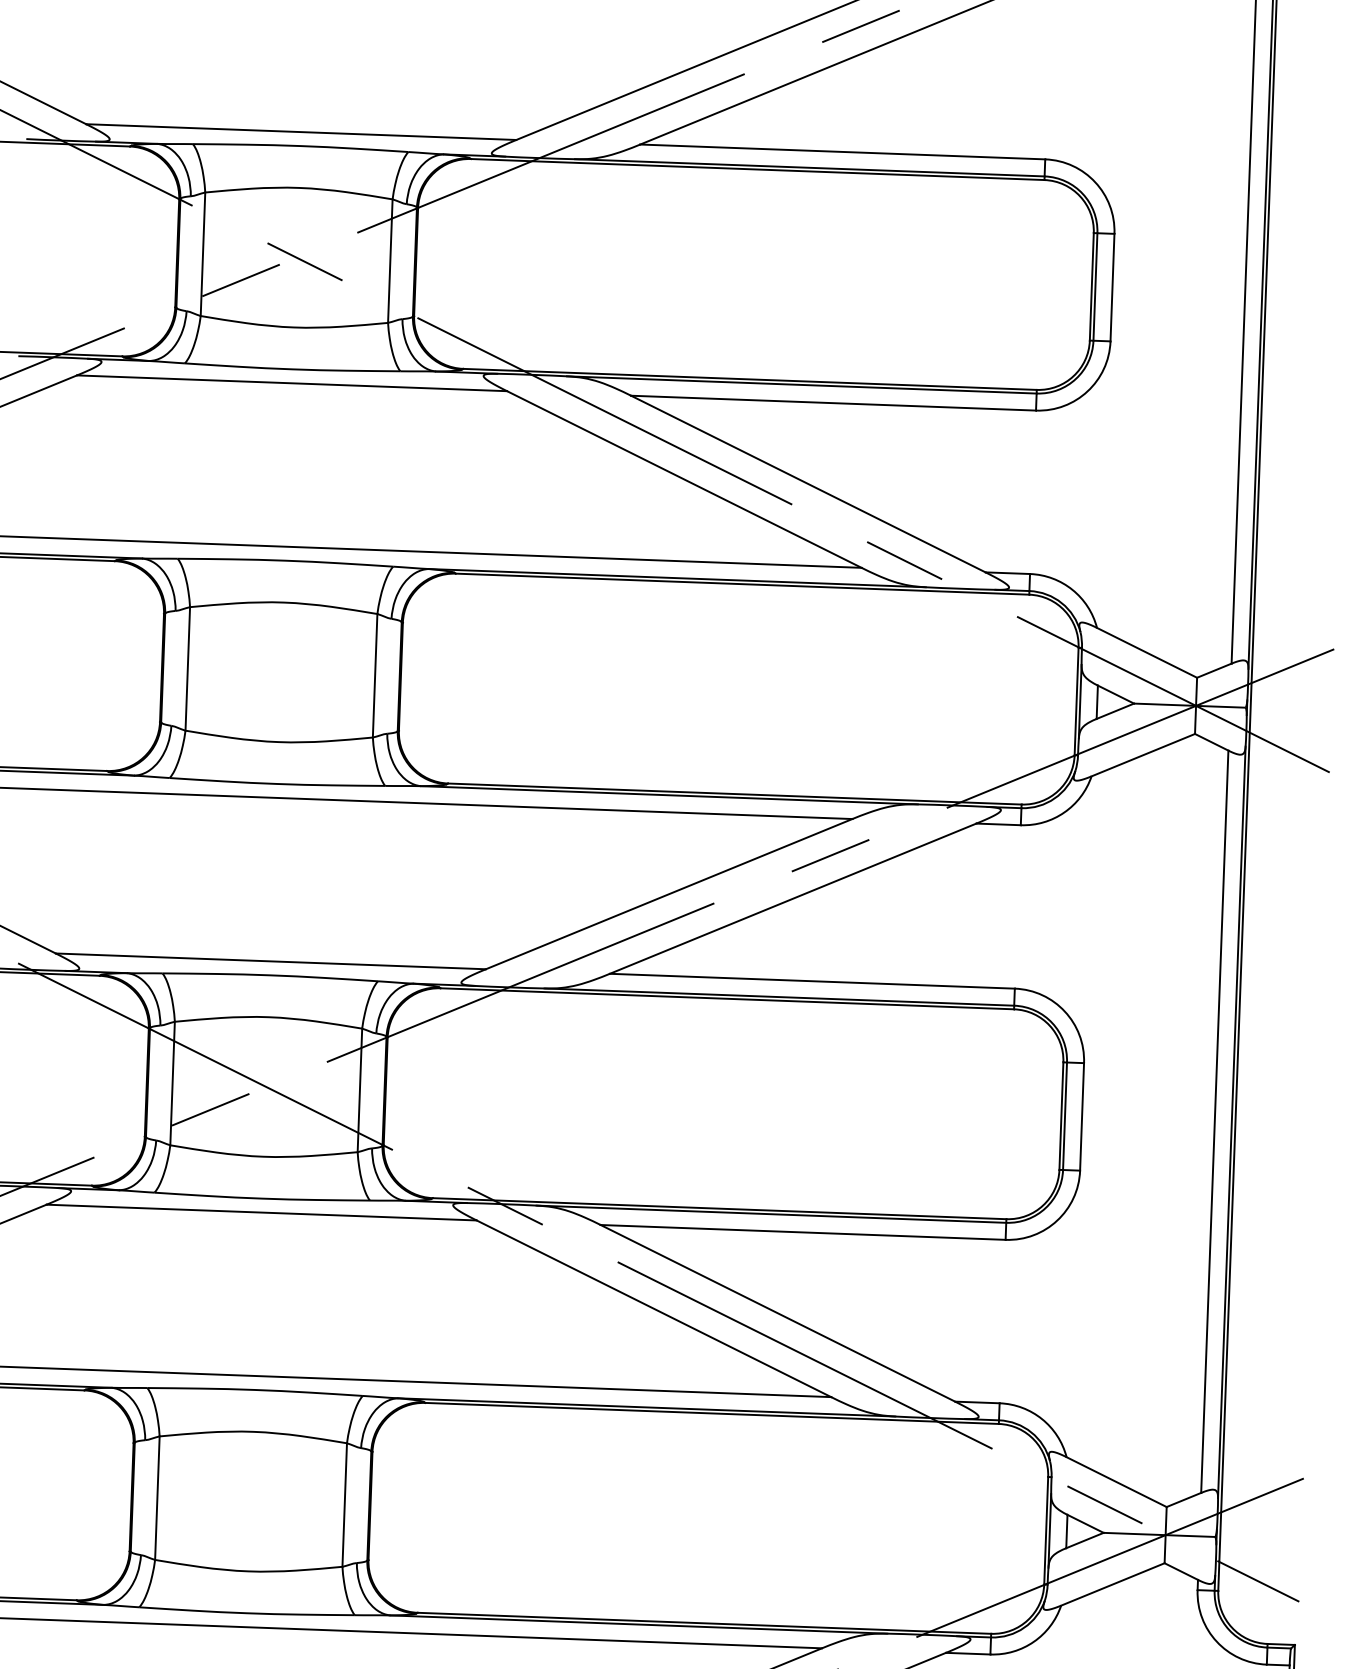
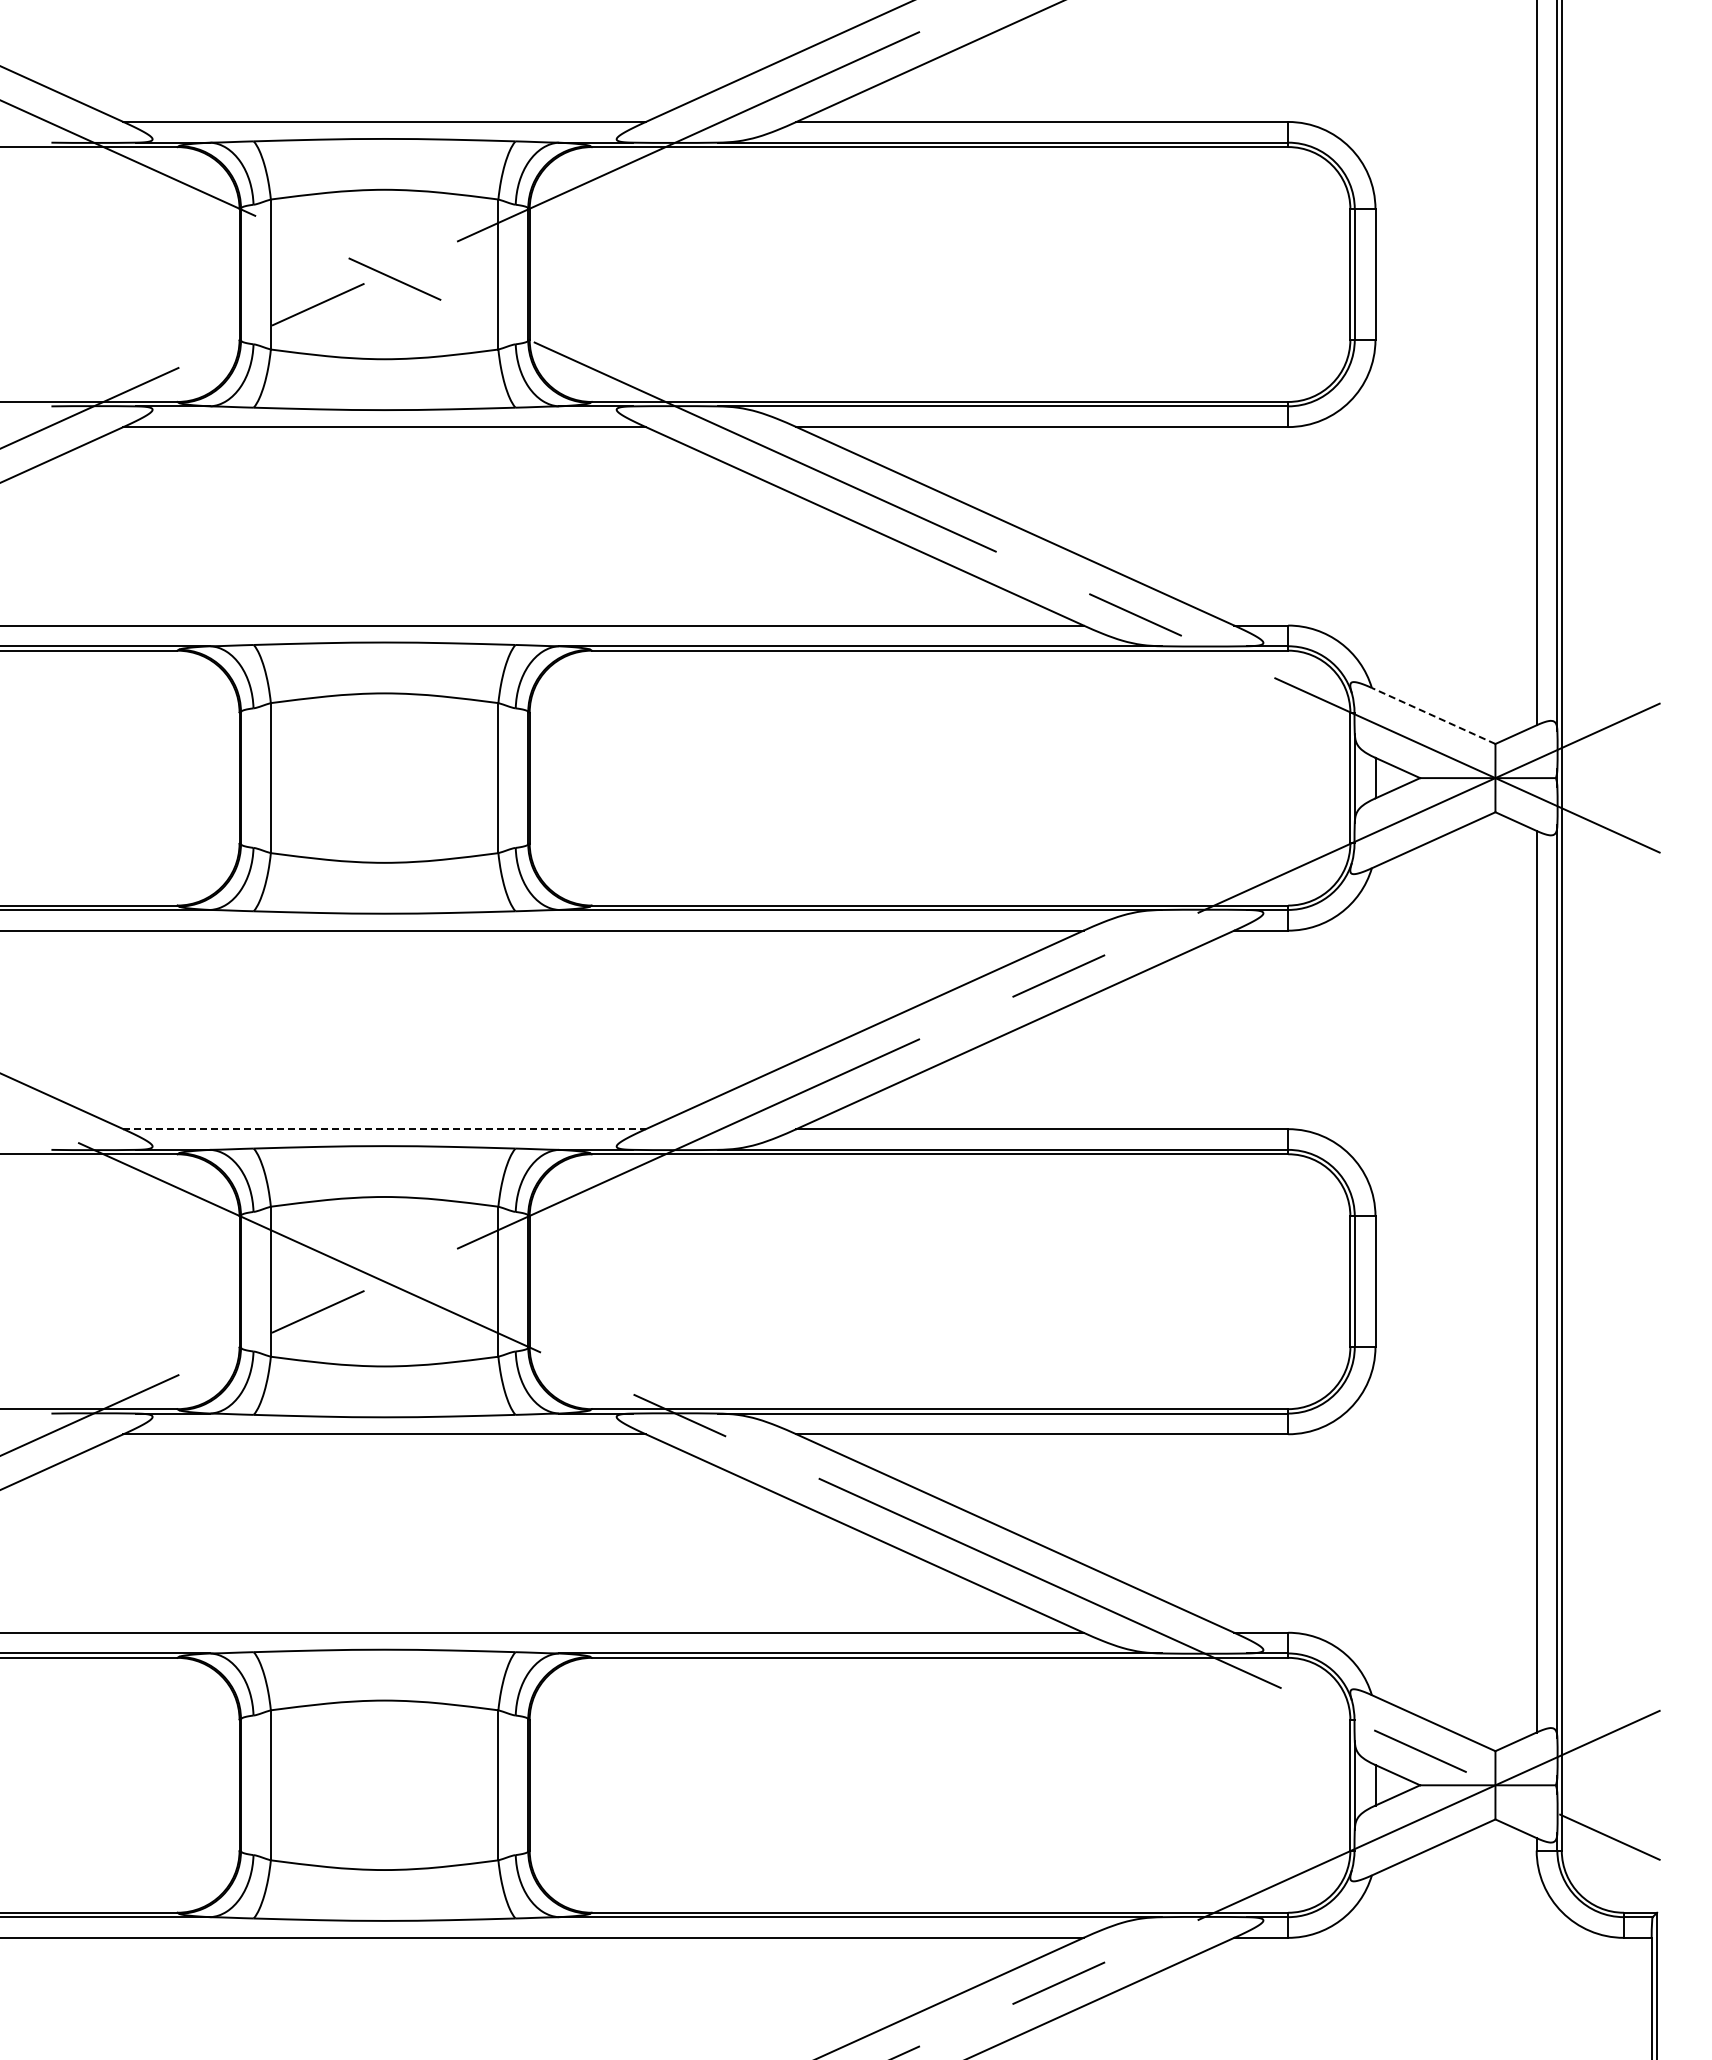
line: (1146, 652) -> (1433, 715), solid -> dashed
line: (271, 961) -> (385, 1129), solid -> dashed

